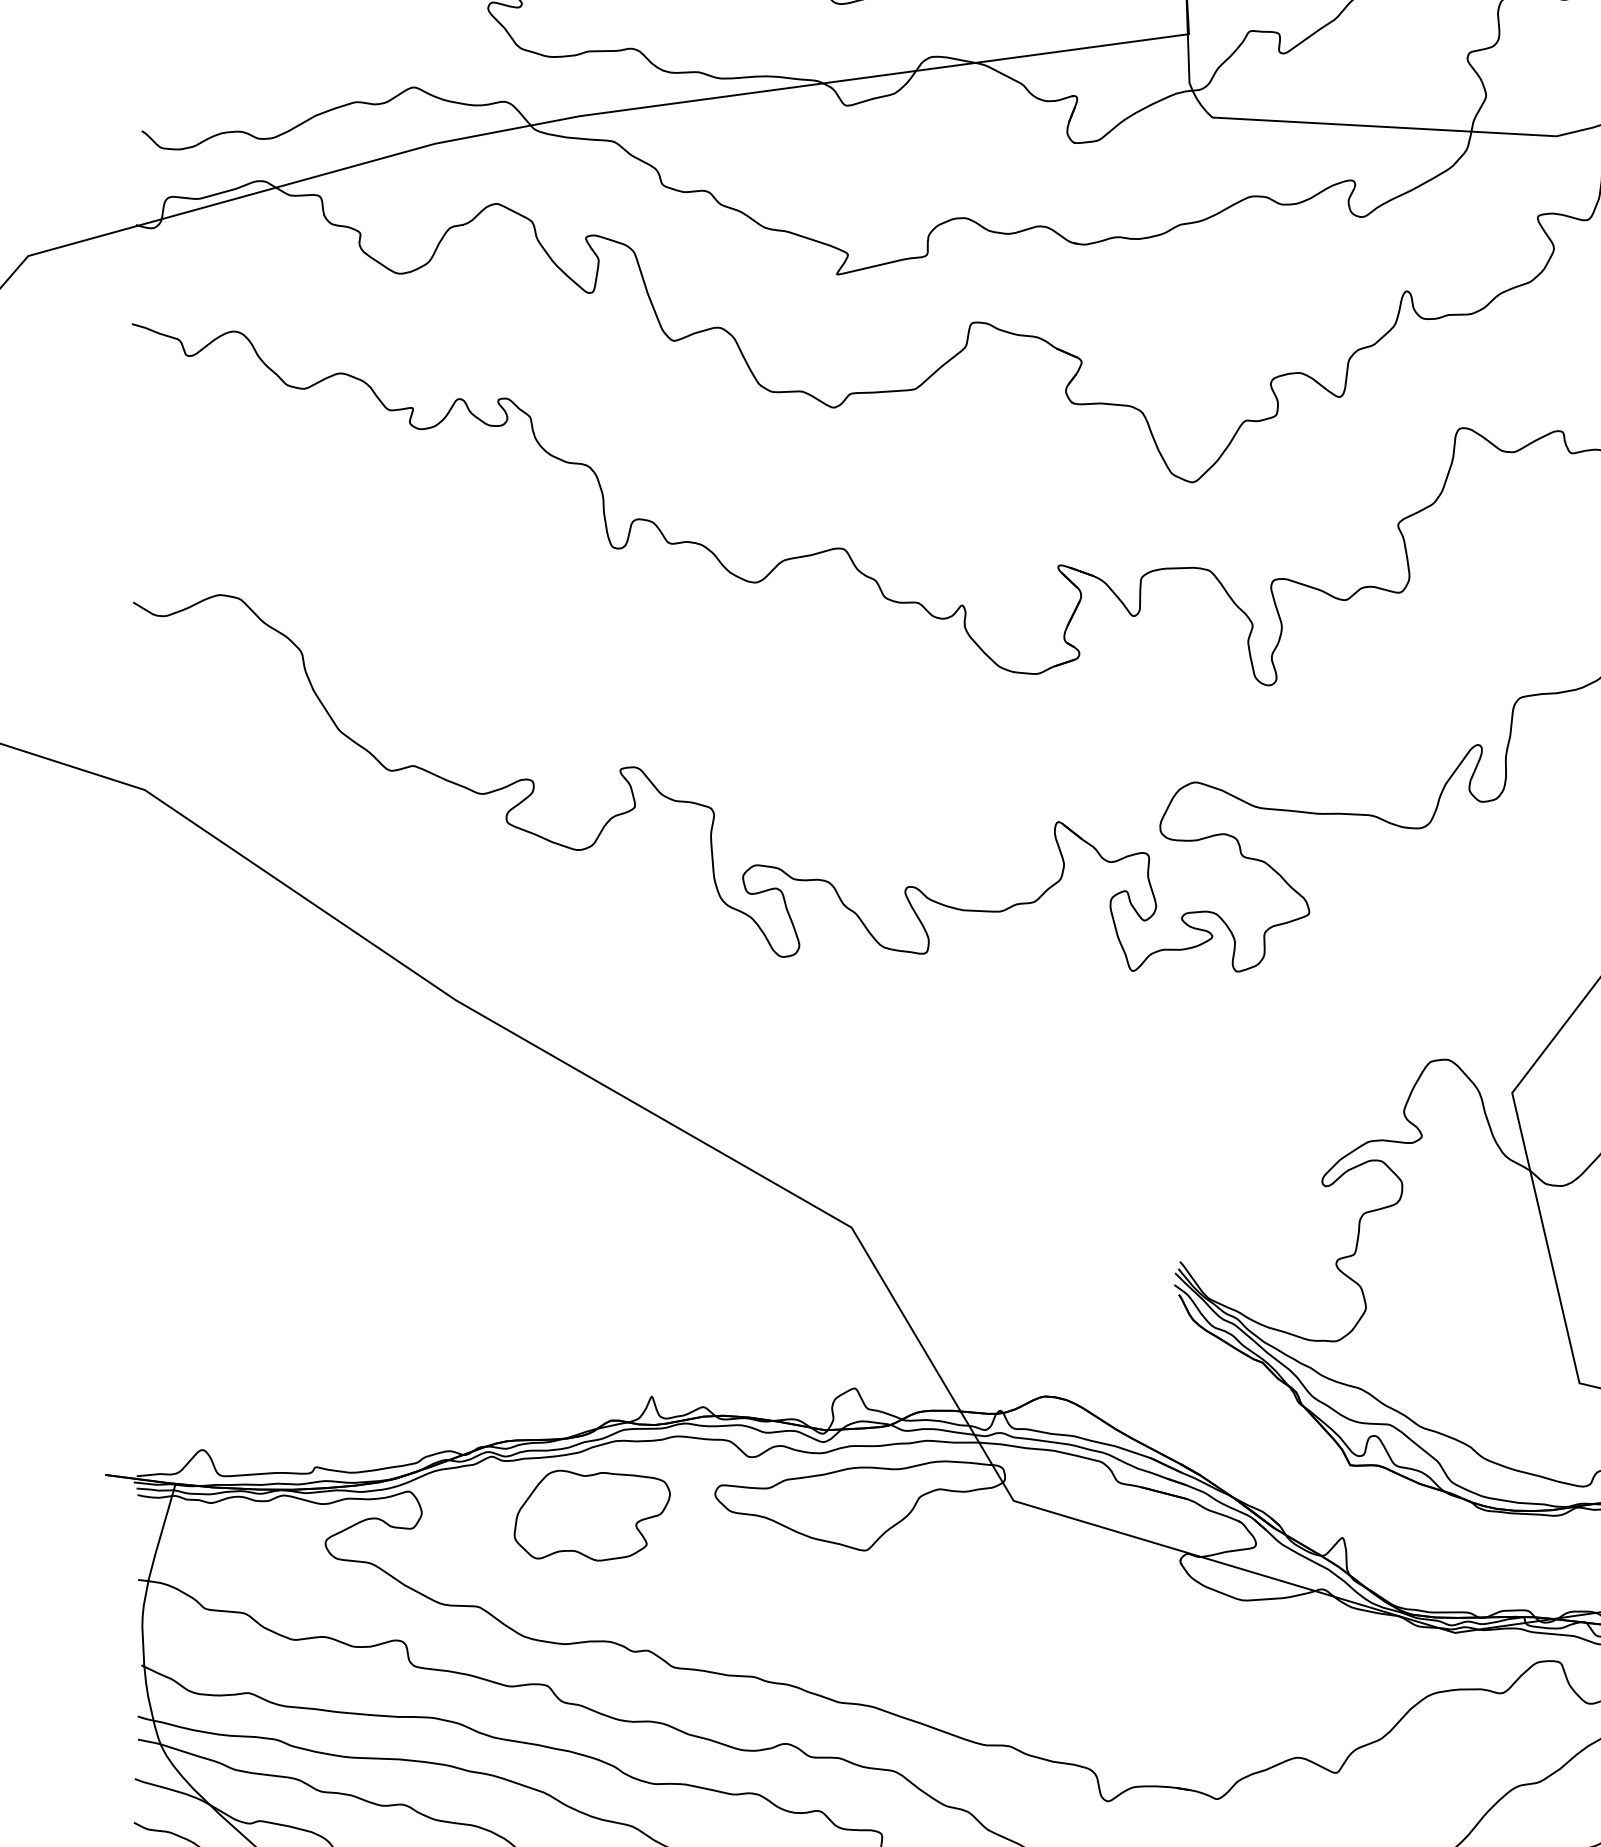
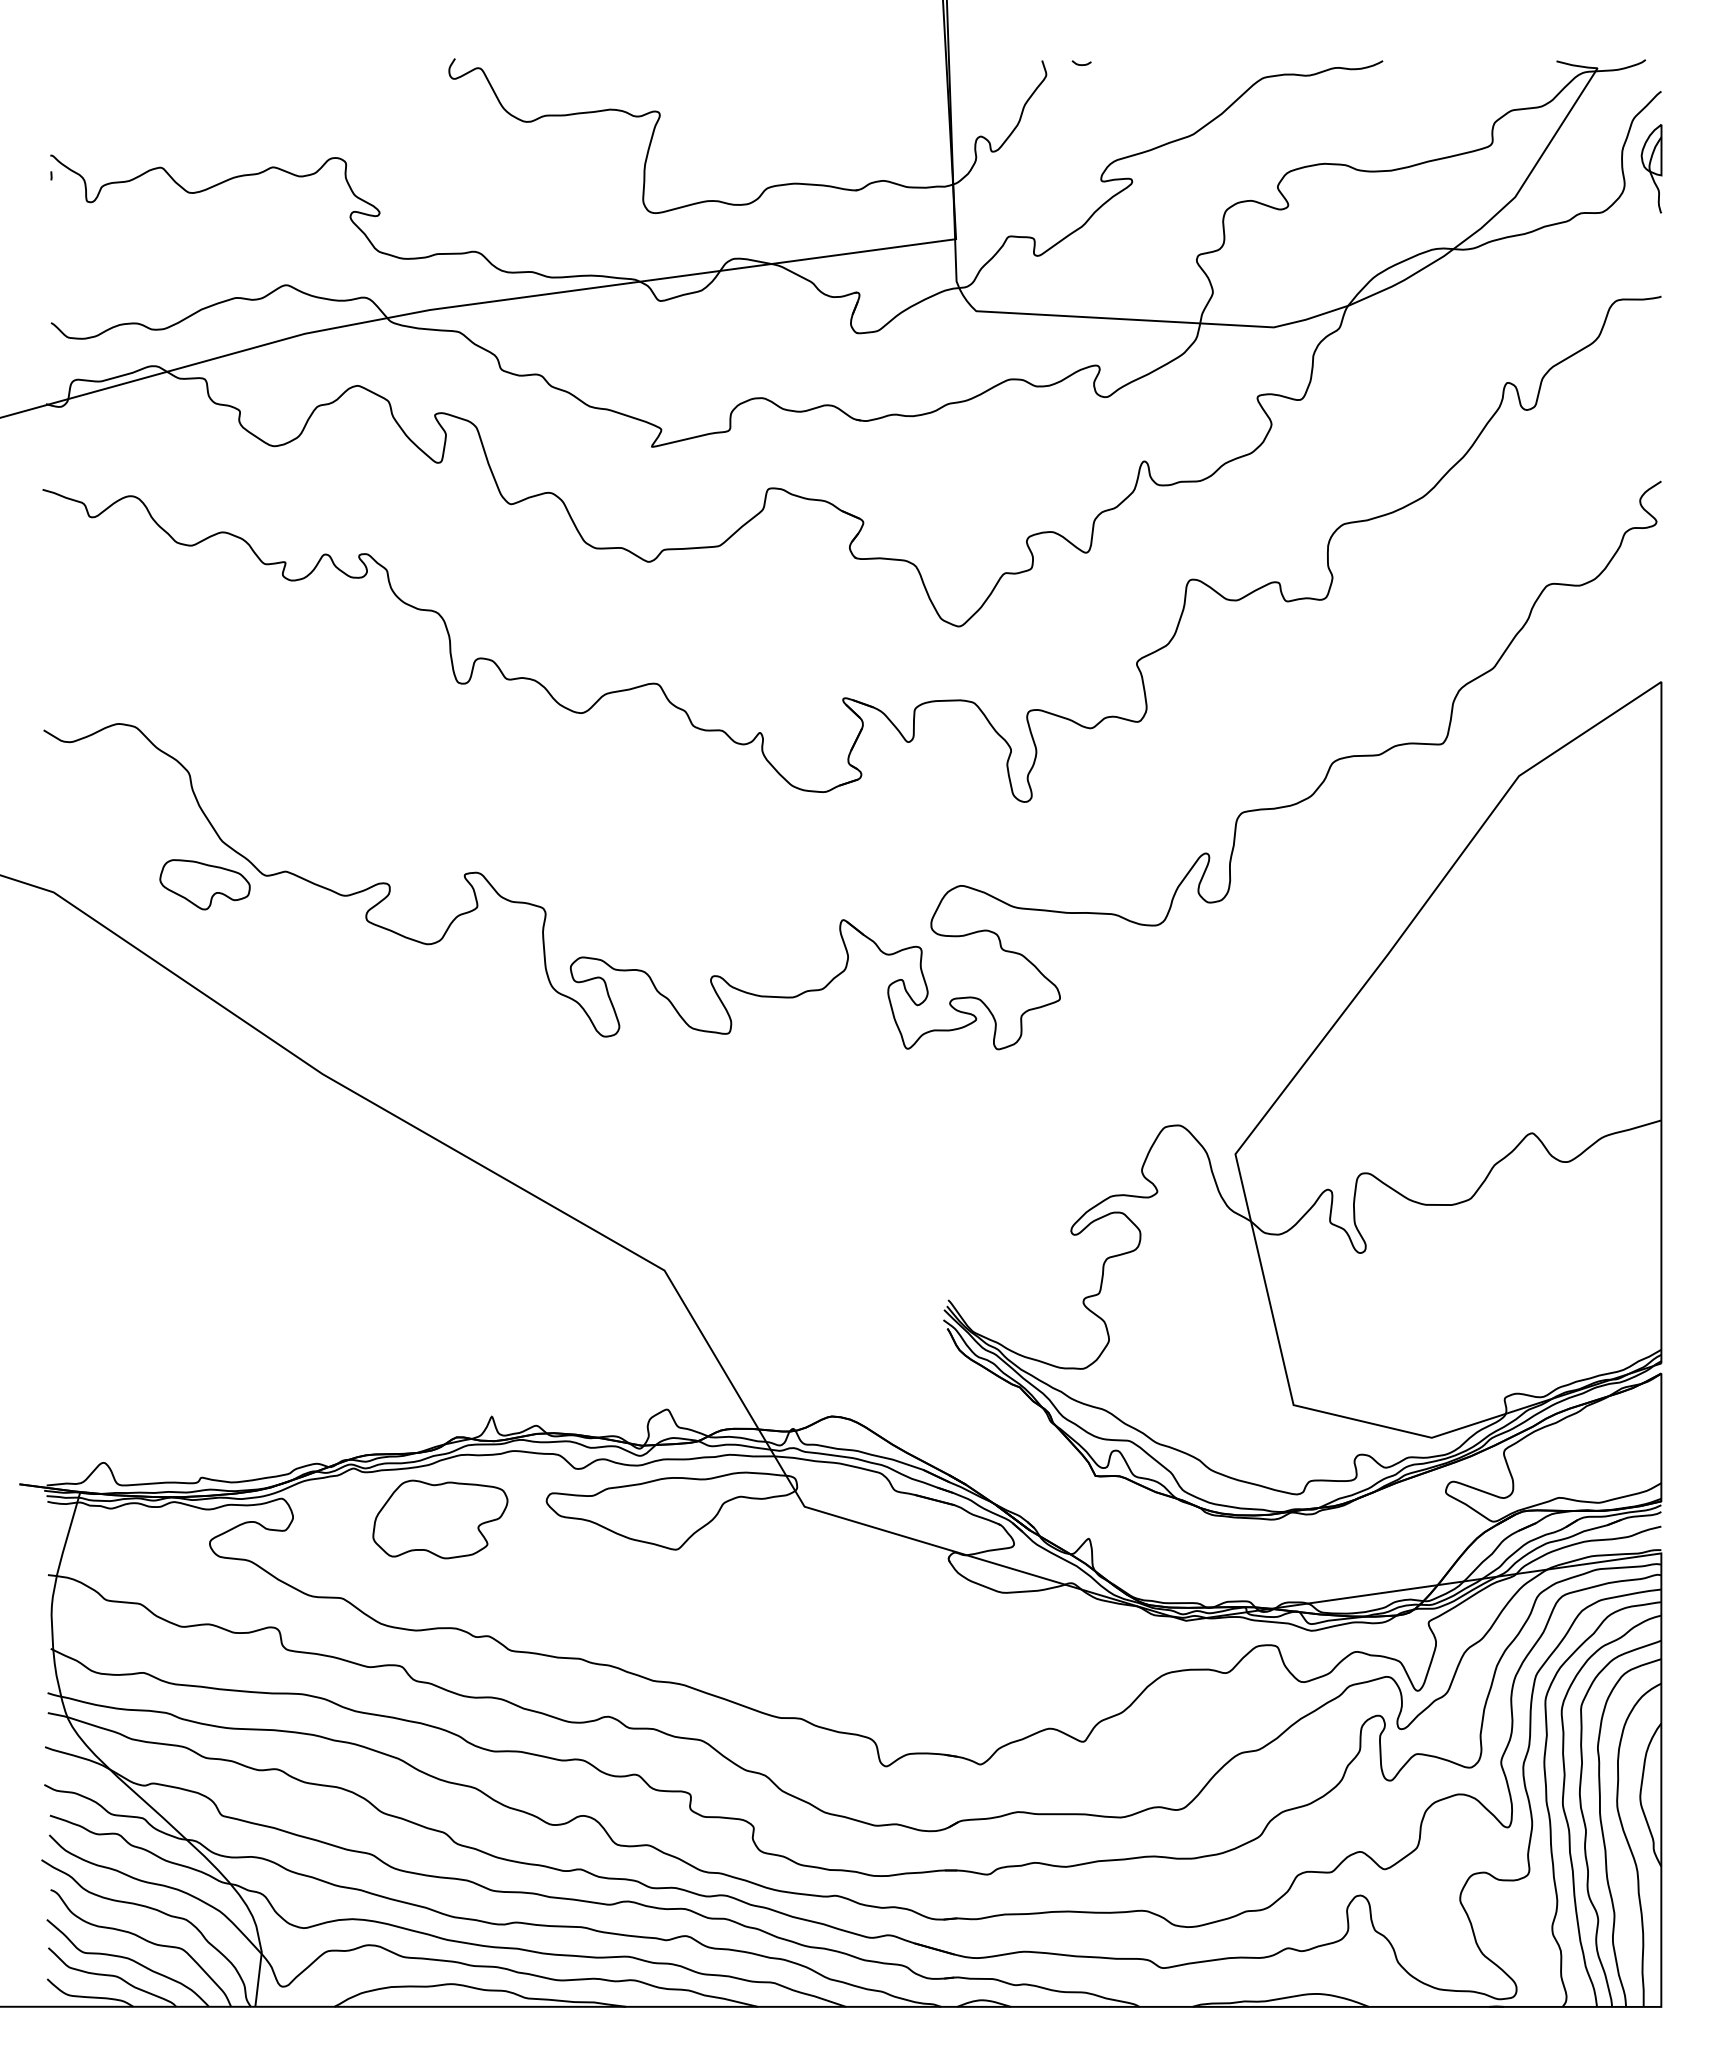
part: (319, 780) -> (204, 884), added

